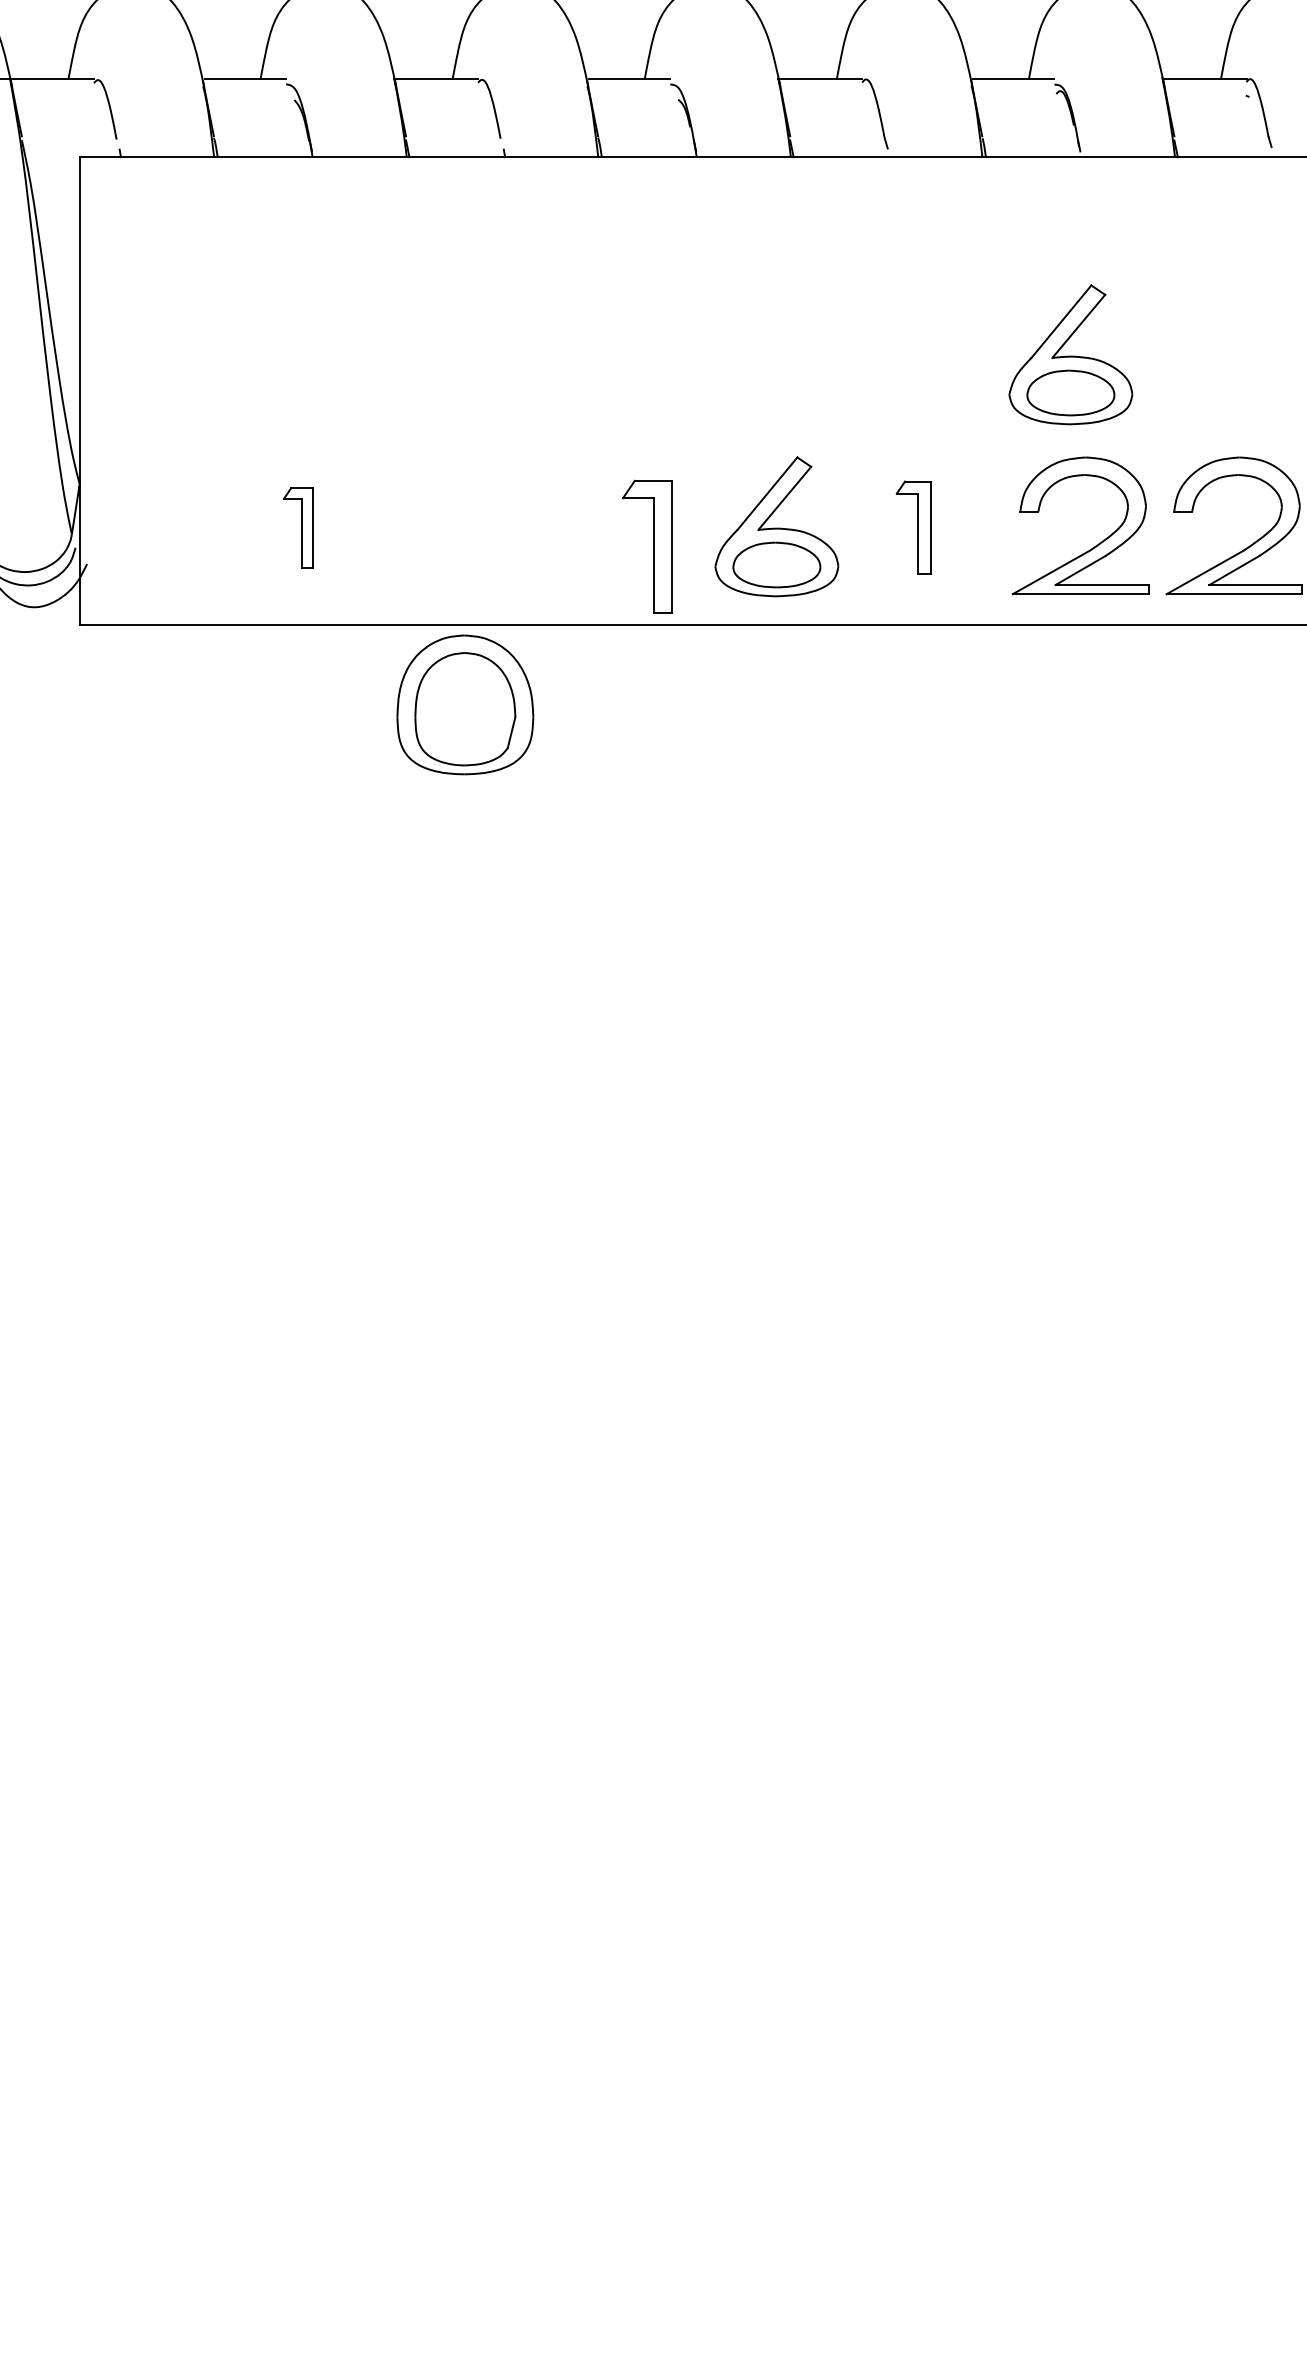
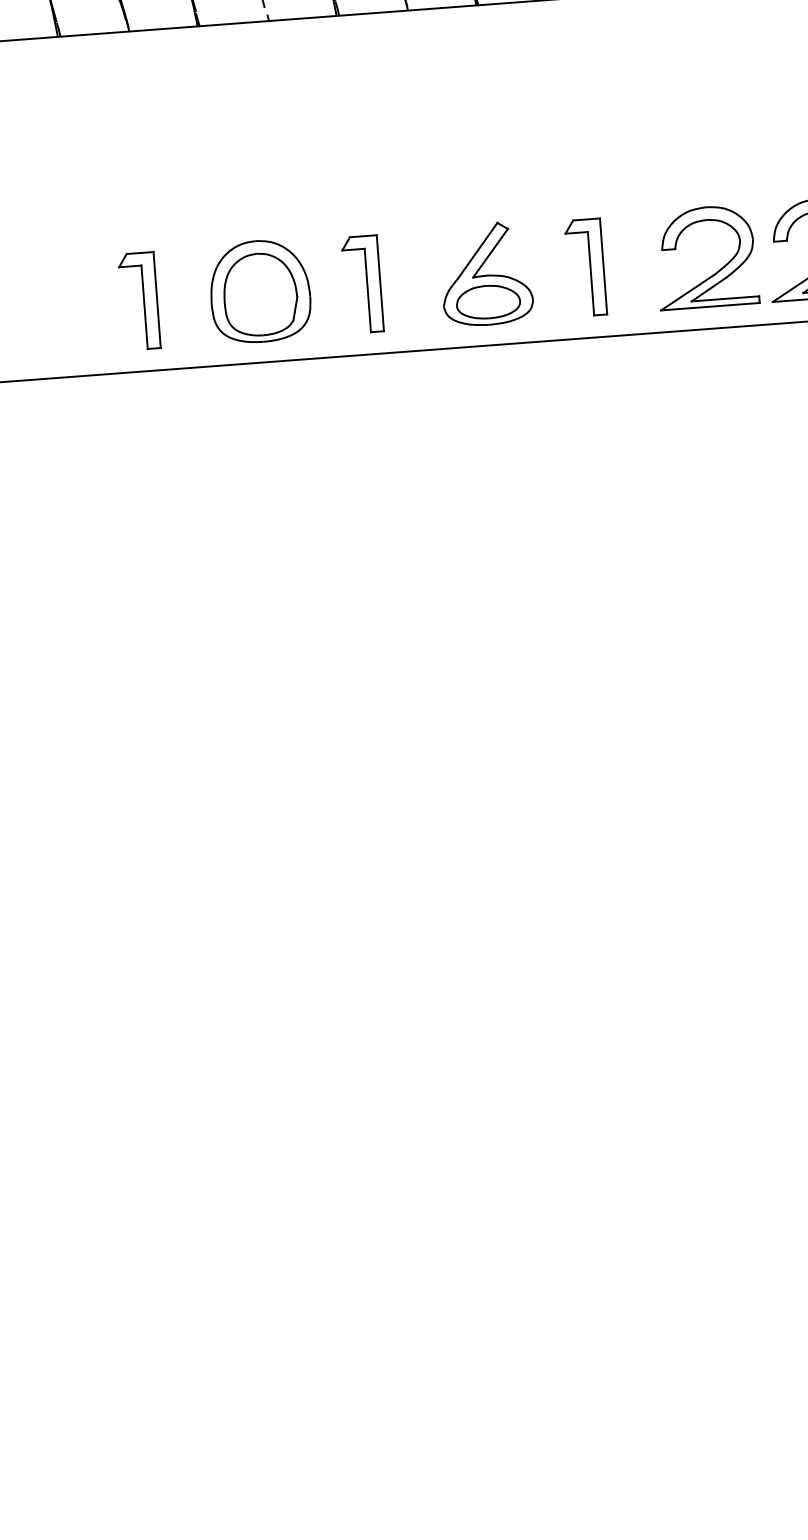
part: (1070, 354) -> (689, 133), removed
part: (298, 527) -> (139, 300), size x1.67
part: (913, 527) -> (585, 267), size x1.43
part: (647, 546) -> (362, 284), moved
part: (465, 704) -> (260, 291), moved

